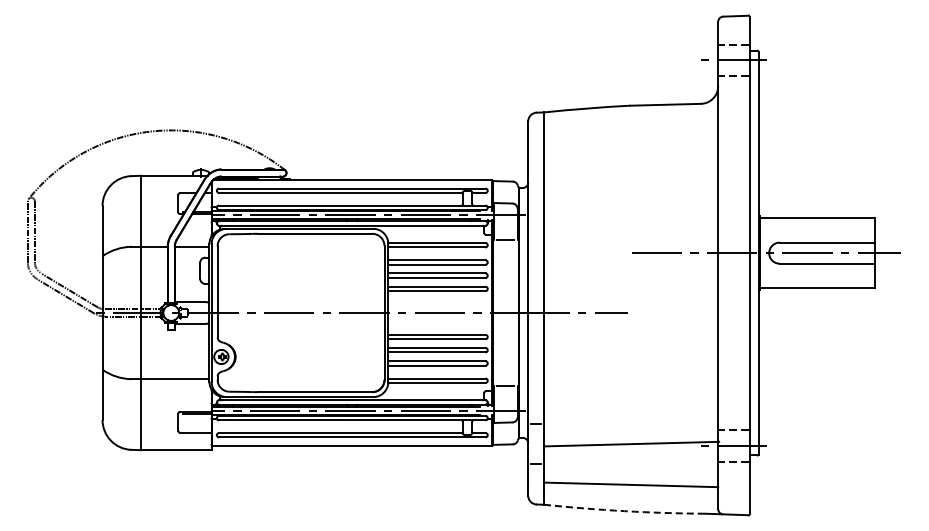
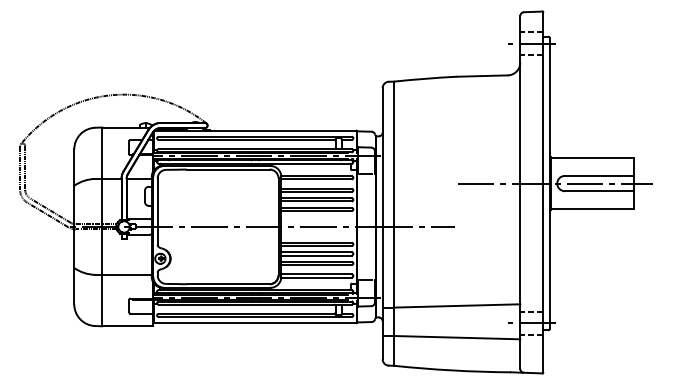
line: (632, 443) -> (457, 305), moved
line: (631, 484) -> (457, 337), moved
arc: (624, 511) -> (452, 370), dashed -> solid

